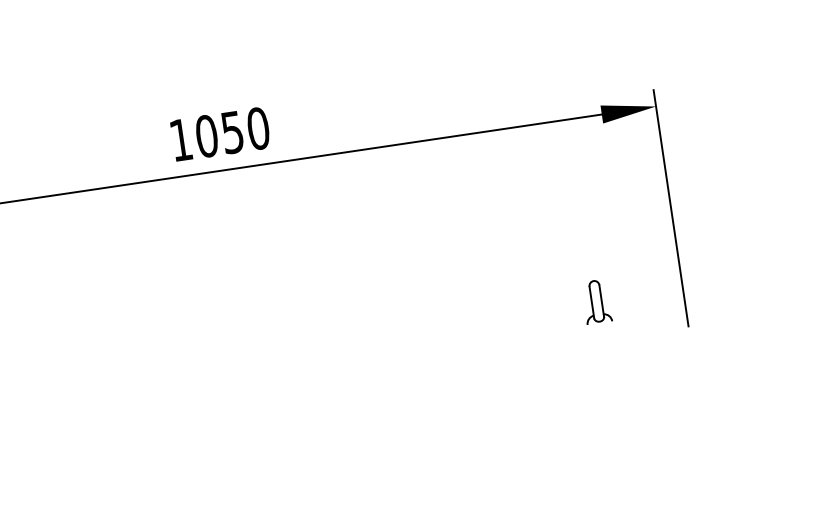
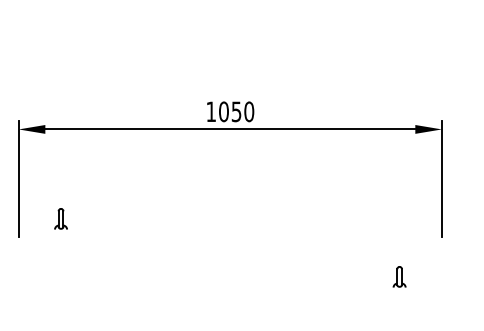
part: (596, 300) -> (399, 276), moved

